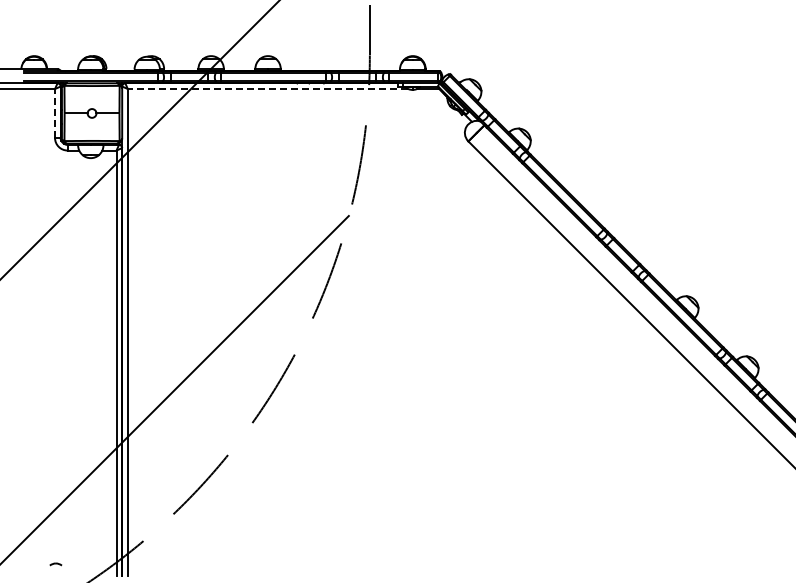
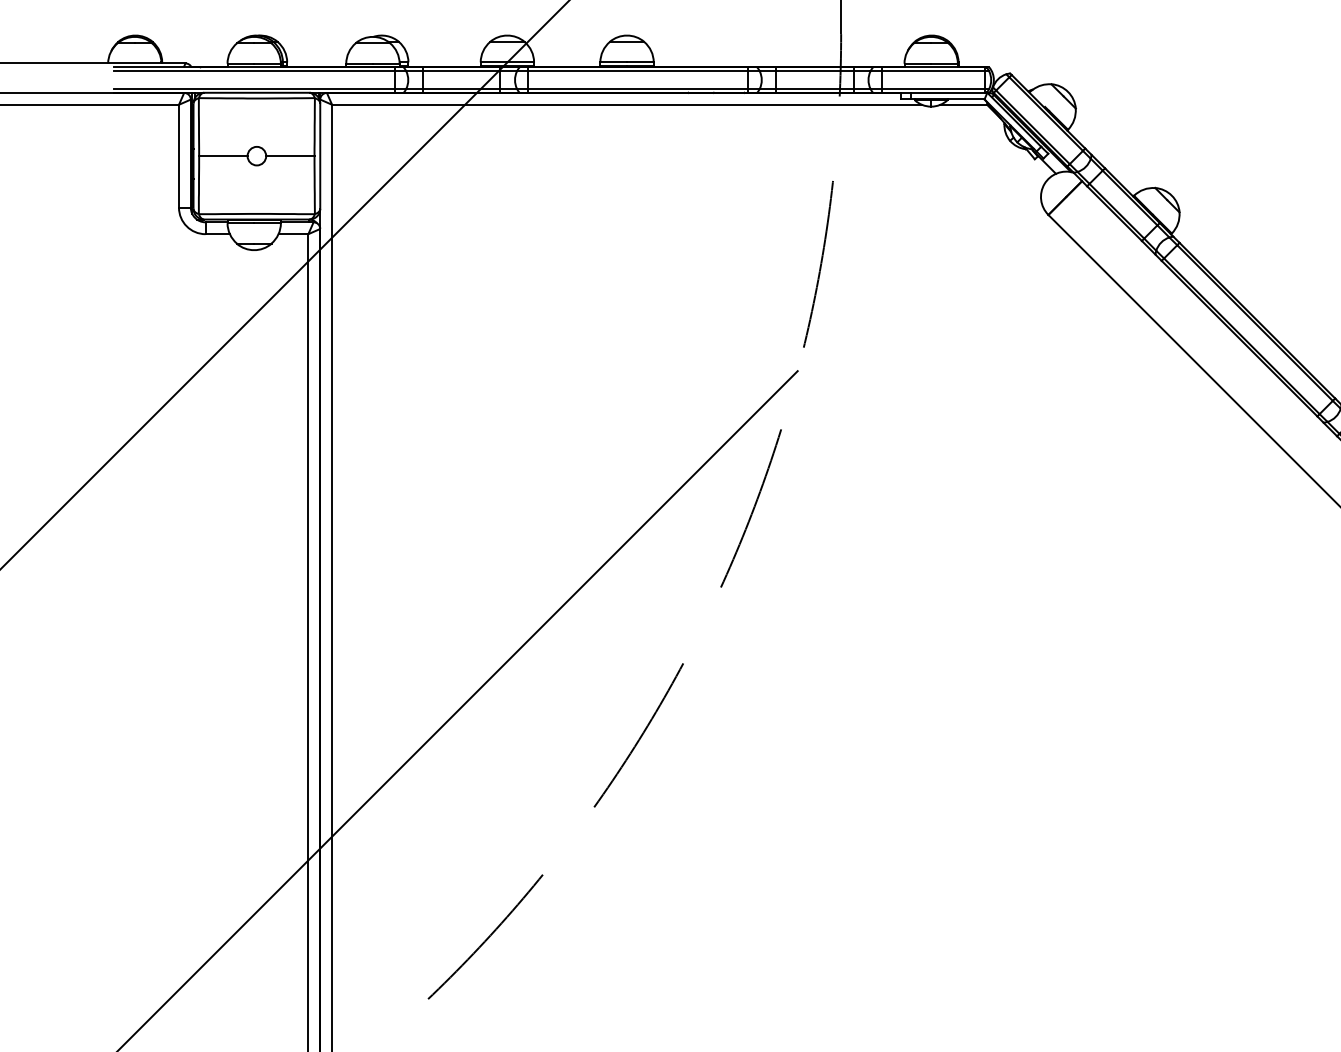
line: (267, 89) -> (625, 105), dashed -> solid
line: (55, 112) -> (179, 154), dashed -> solid

